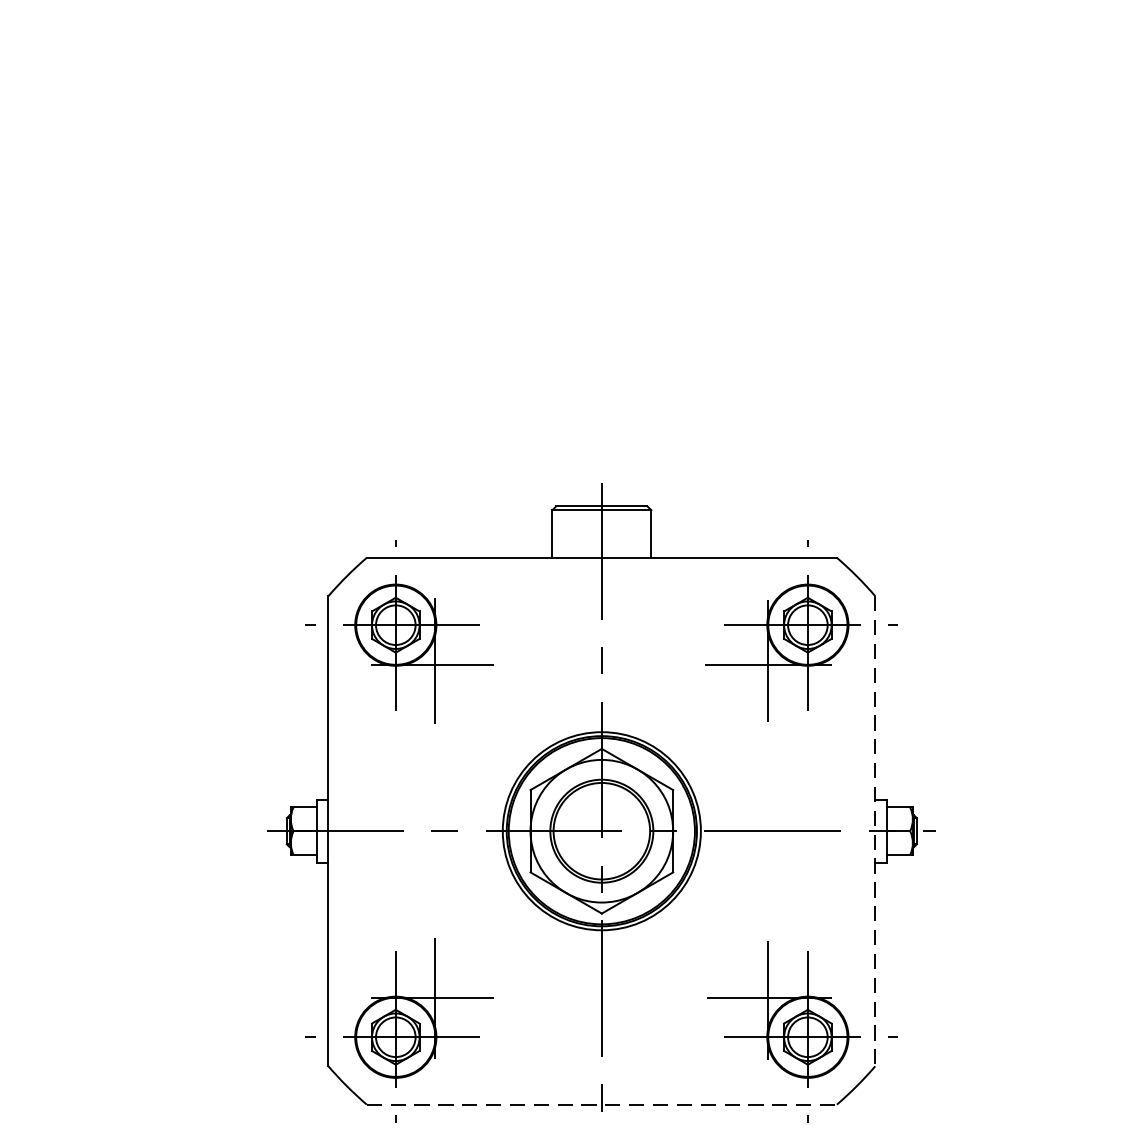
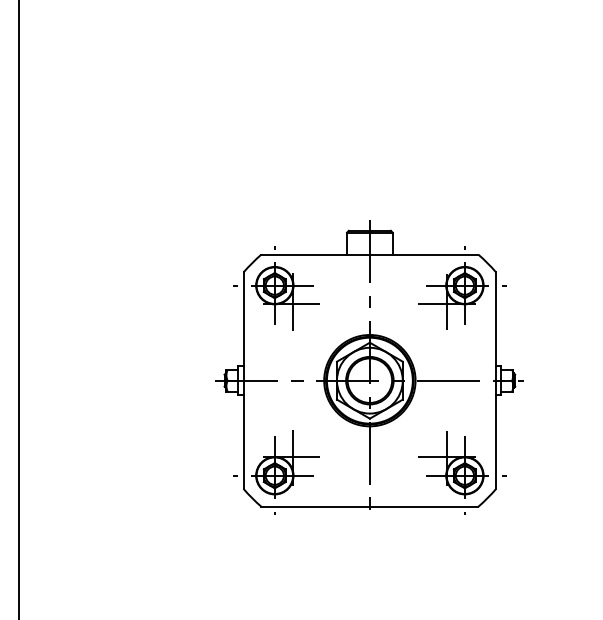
line: (874, 833) -> (495, 381), dashed -> solid
line: (603, 1104) -> (370, 506), dashed -> solid

